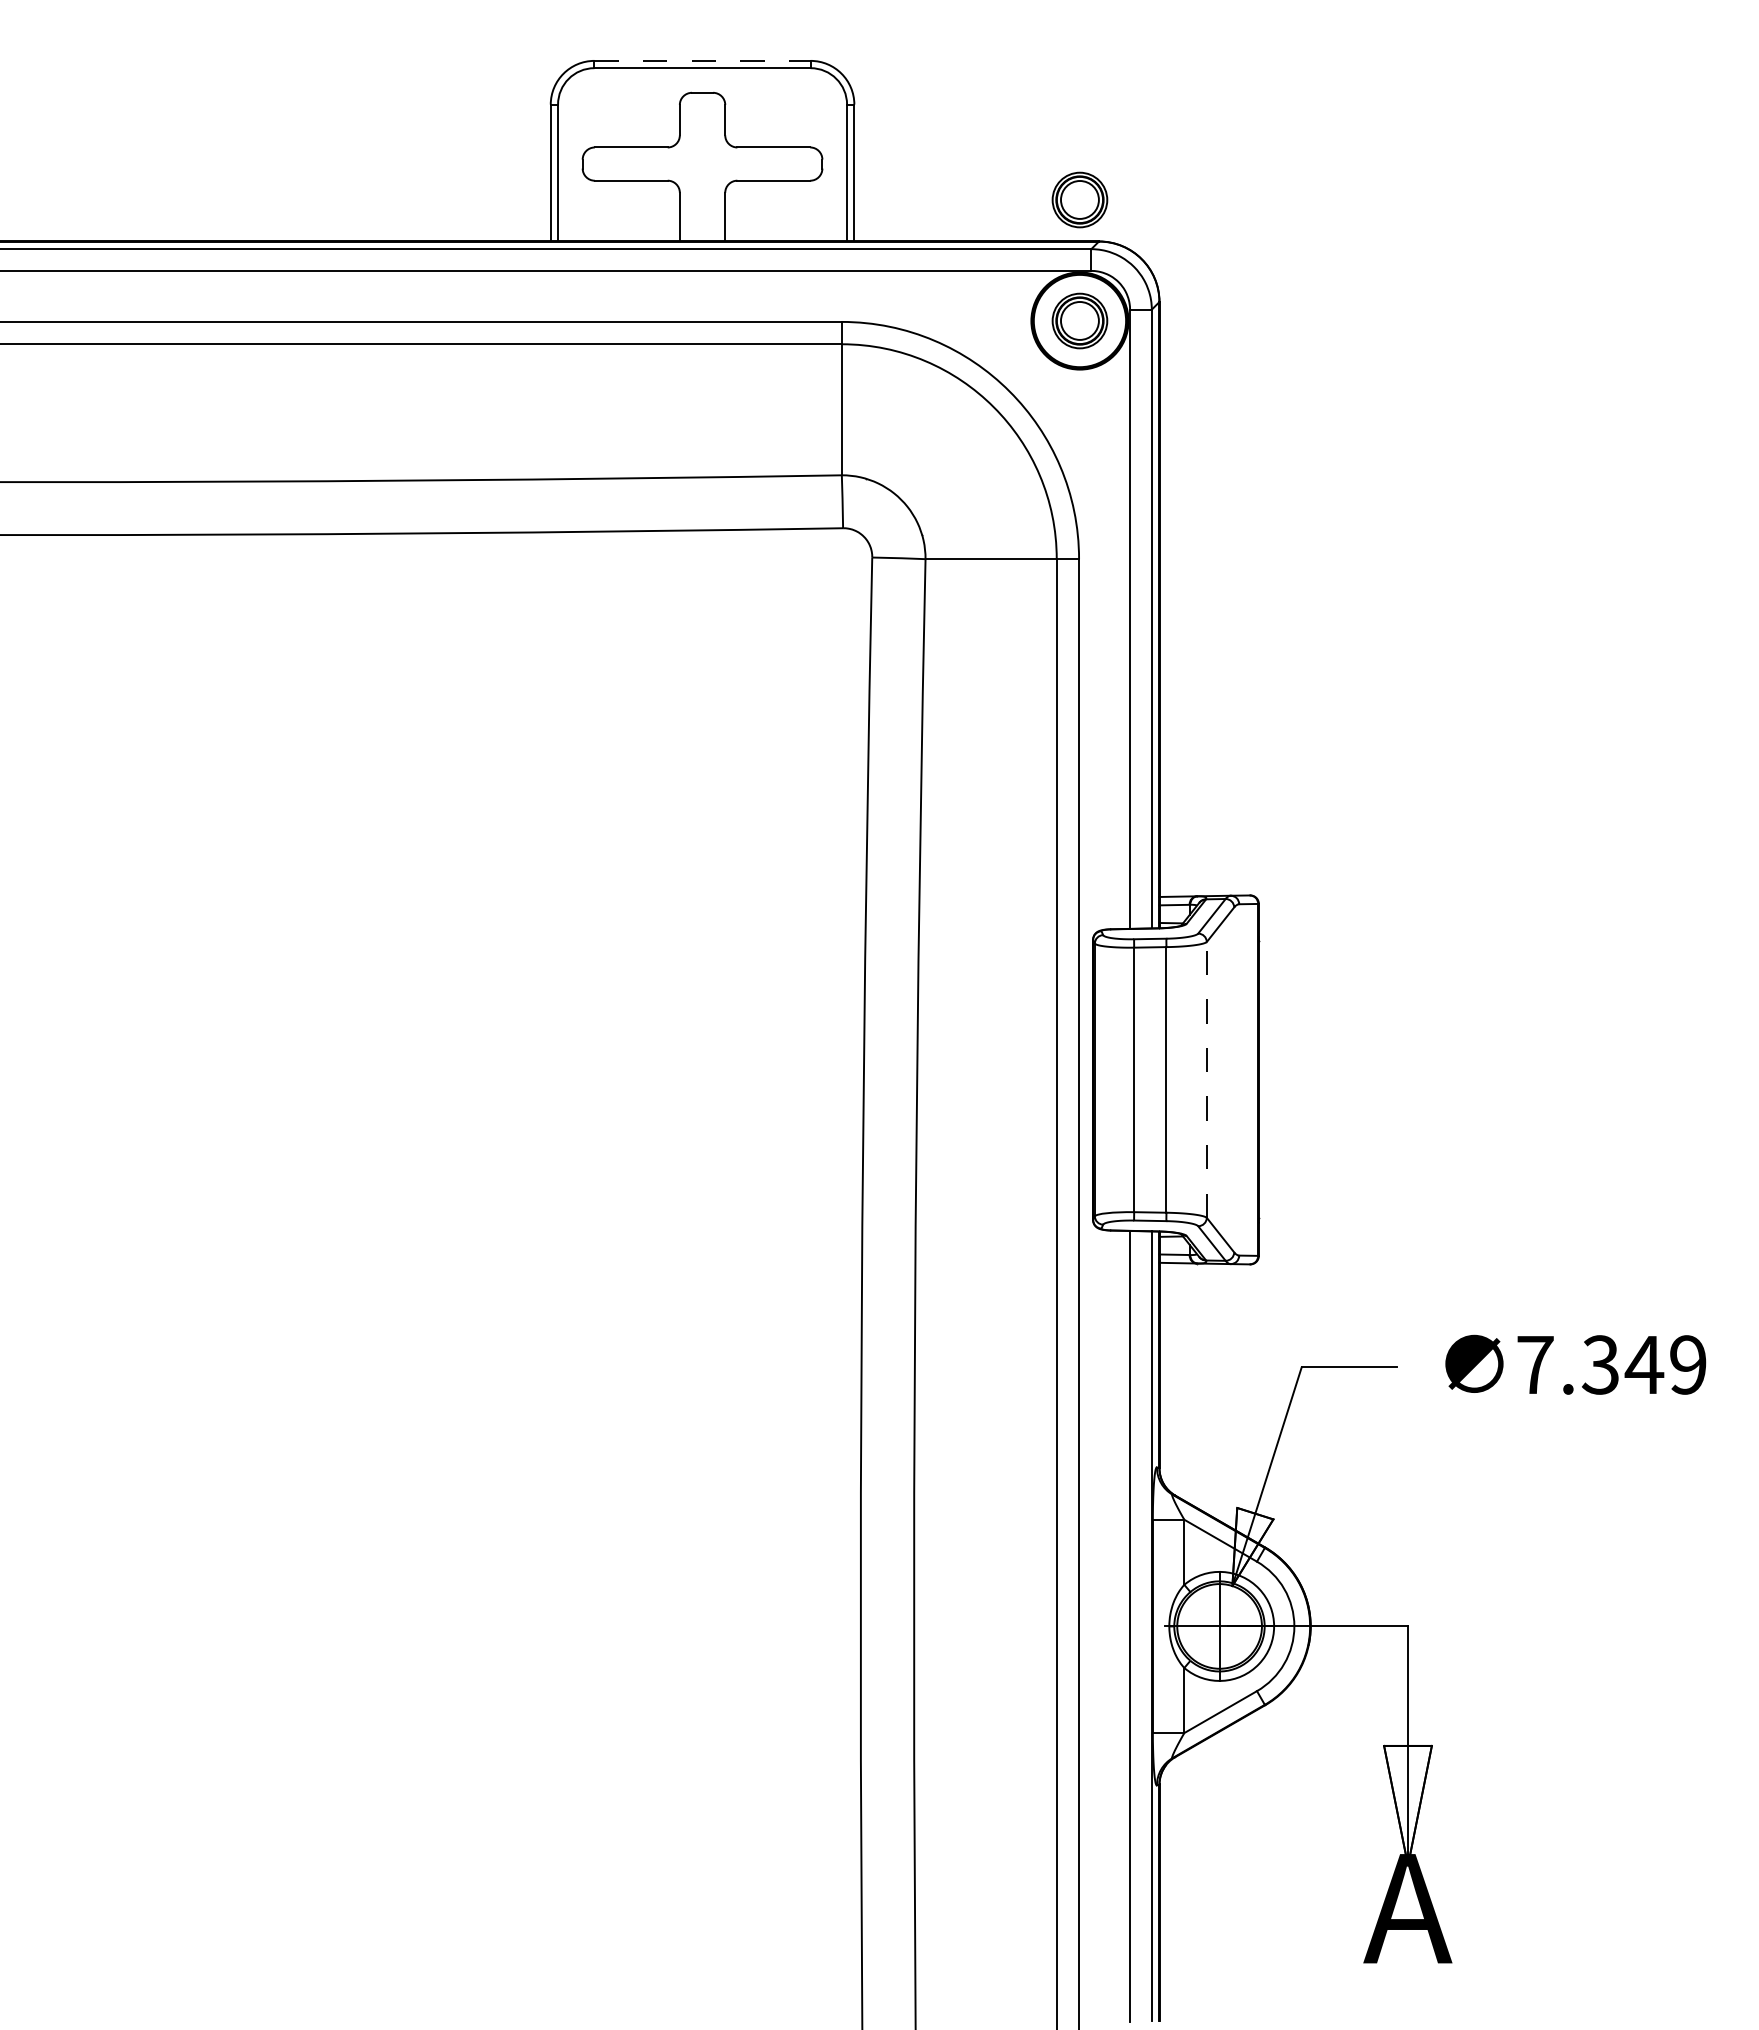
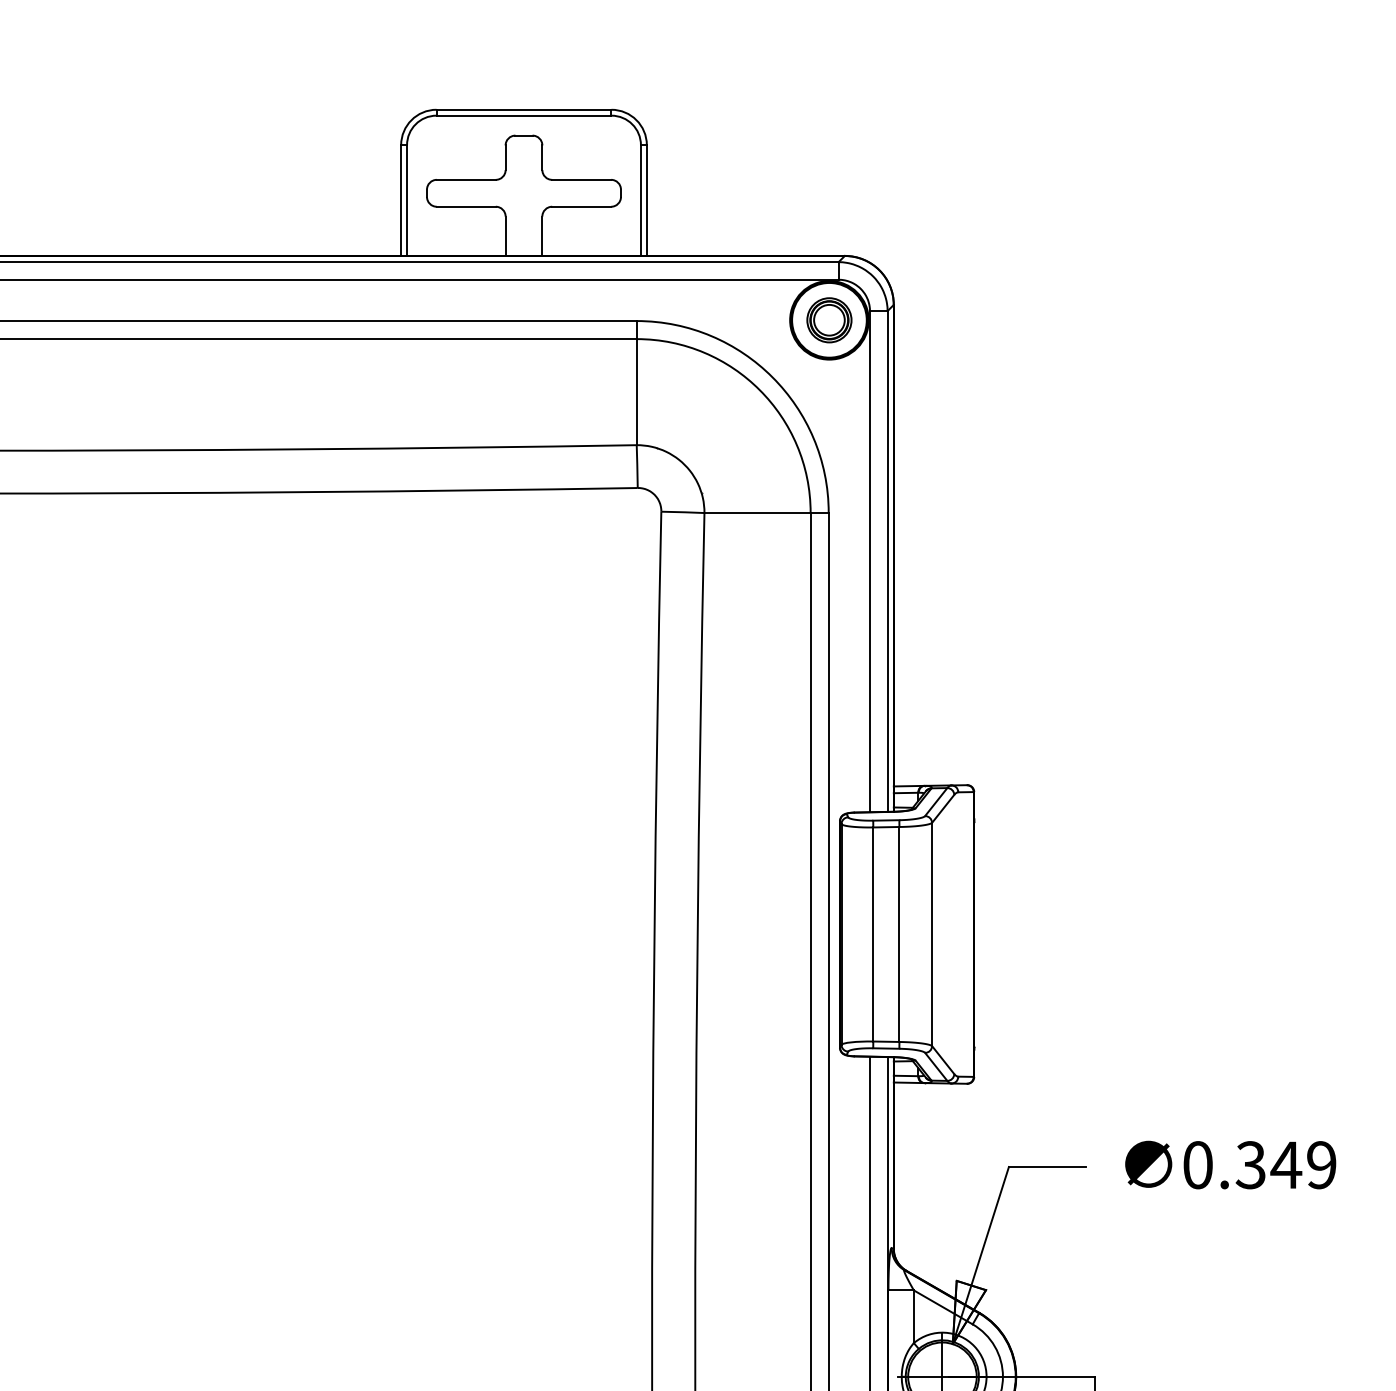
line: (703, 60) -> (524, 109), dashed -> solid
part: (1079, 199) -> (829, 221), removed
line: (1206, 1079) -> (931, 934), dashed -> solid
text: (1535, 1364) -> (1198, 1164), 7.349 -> 0.349

